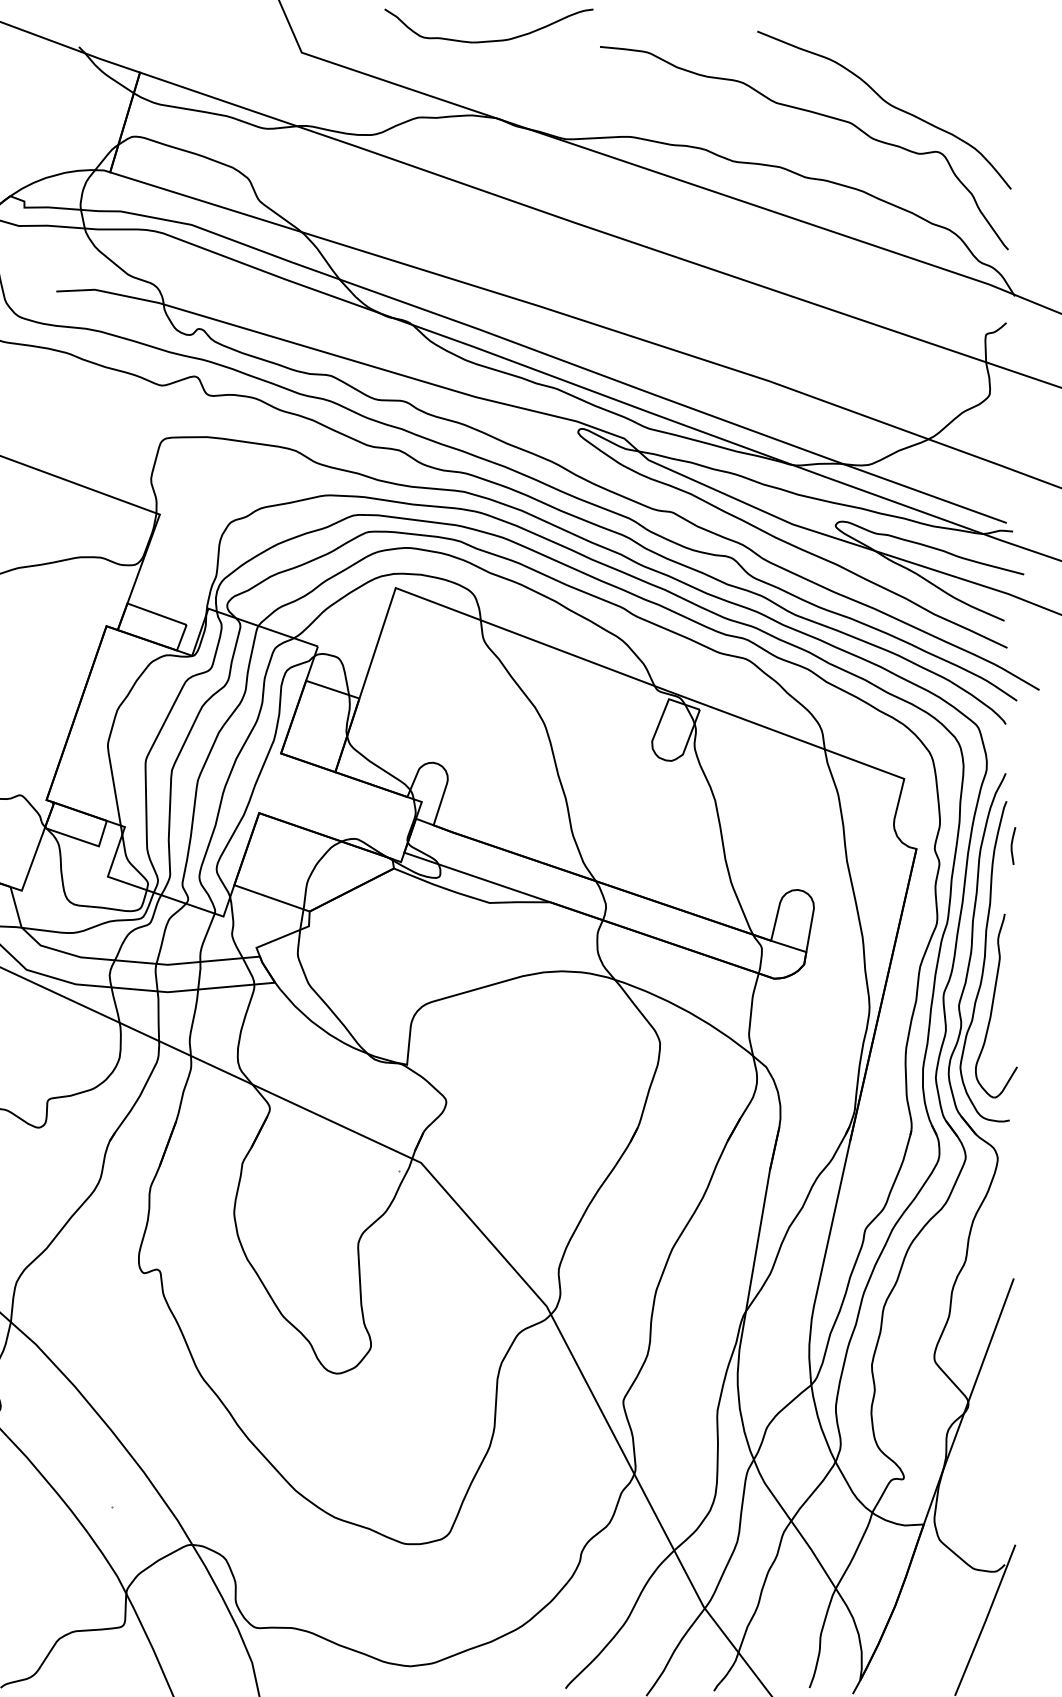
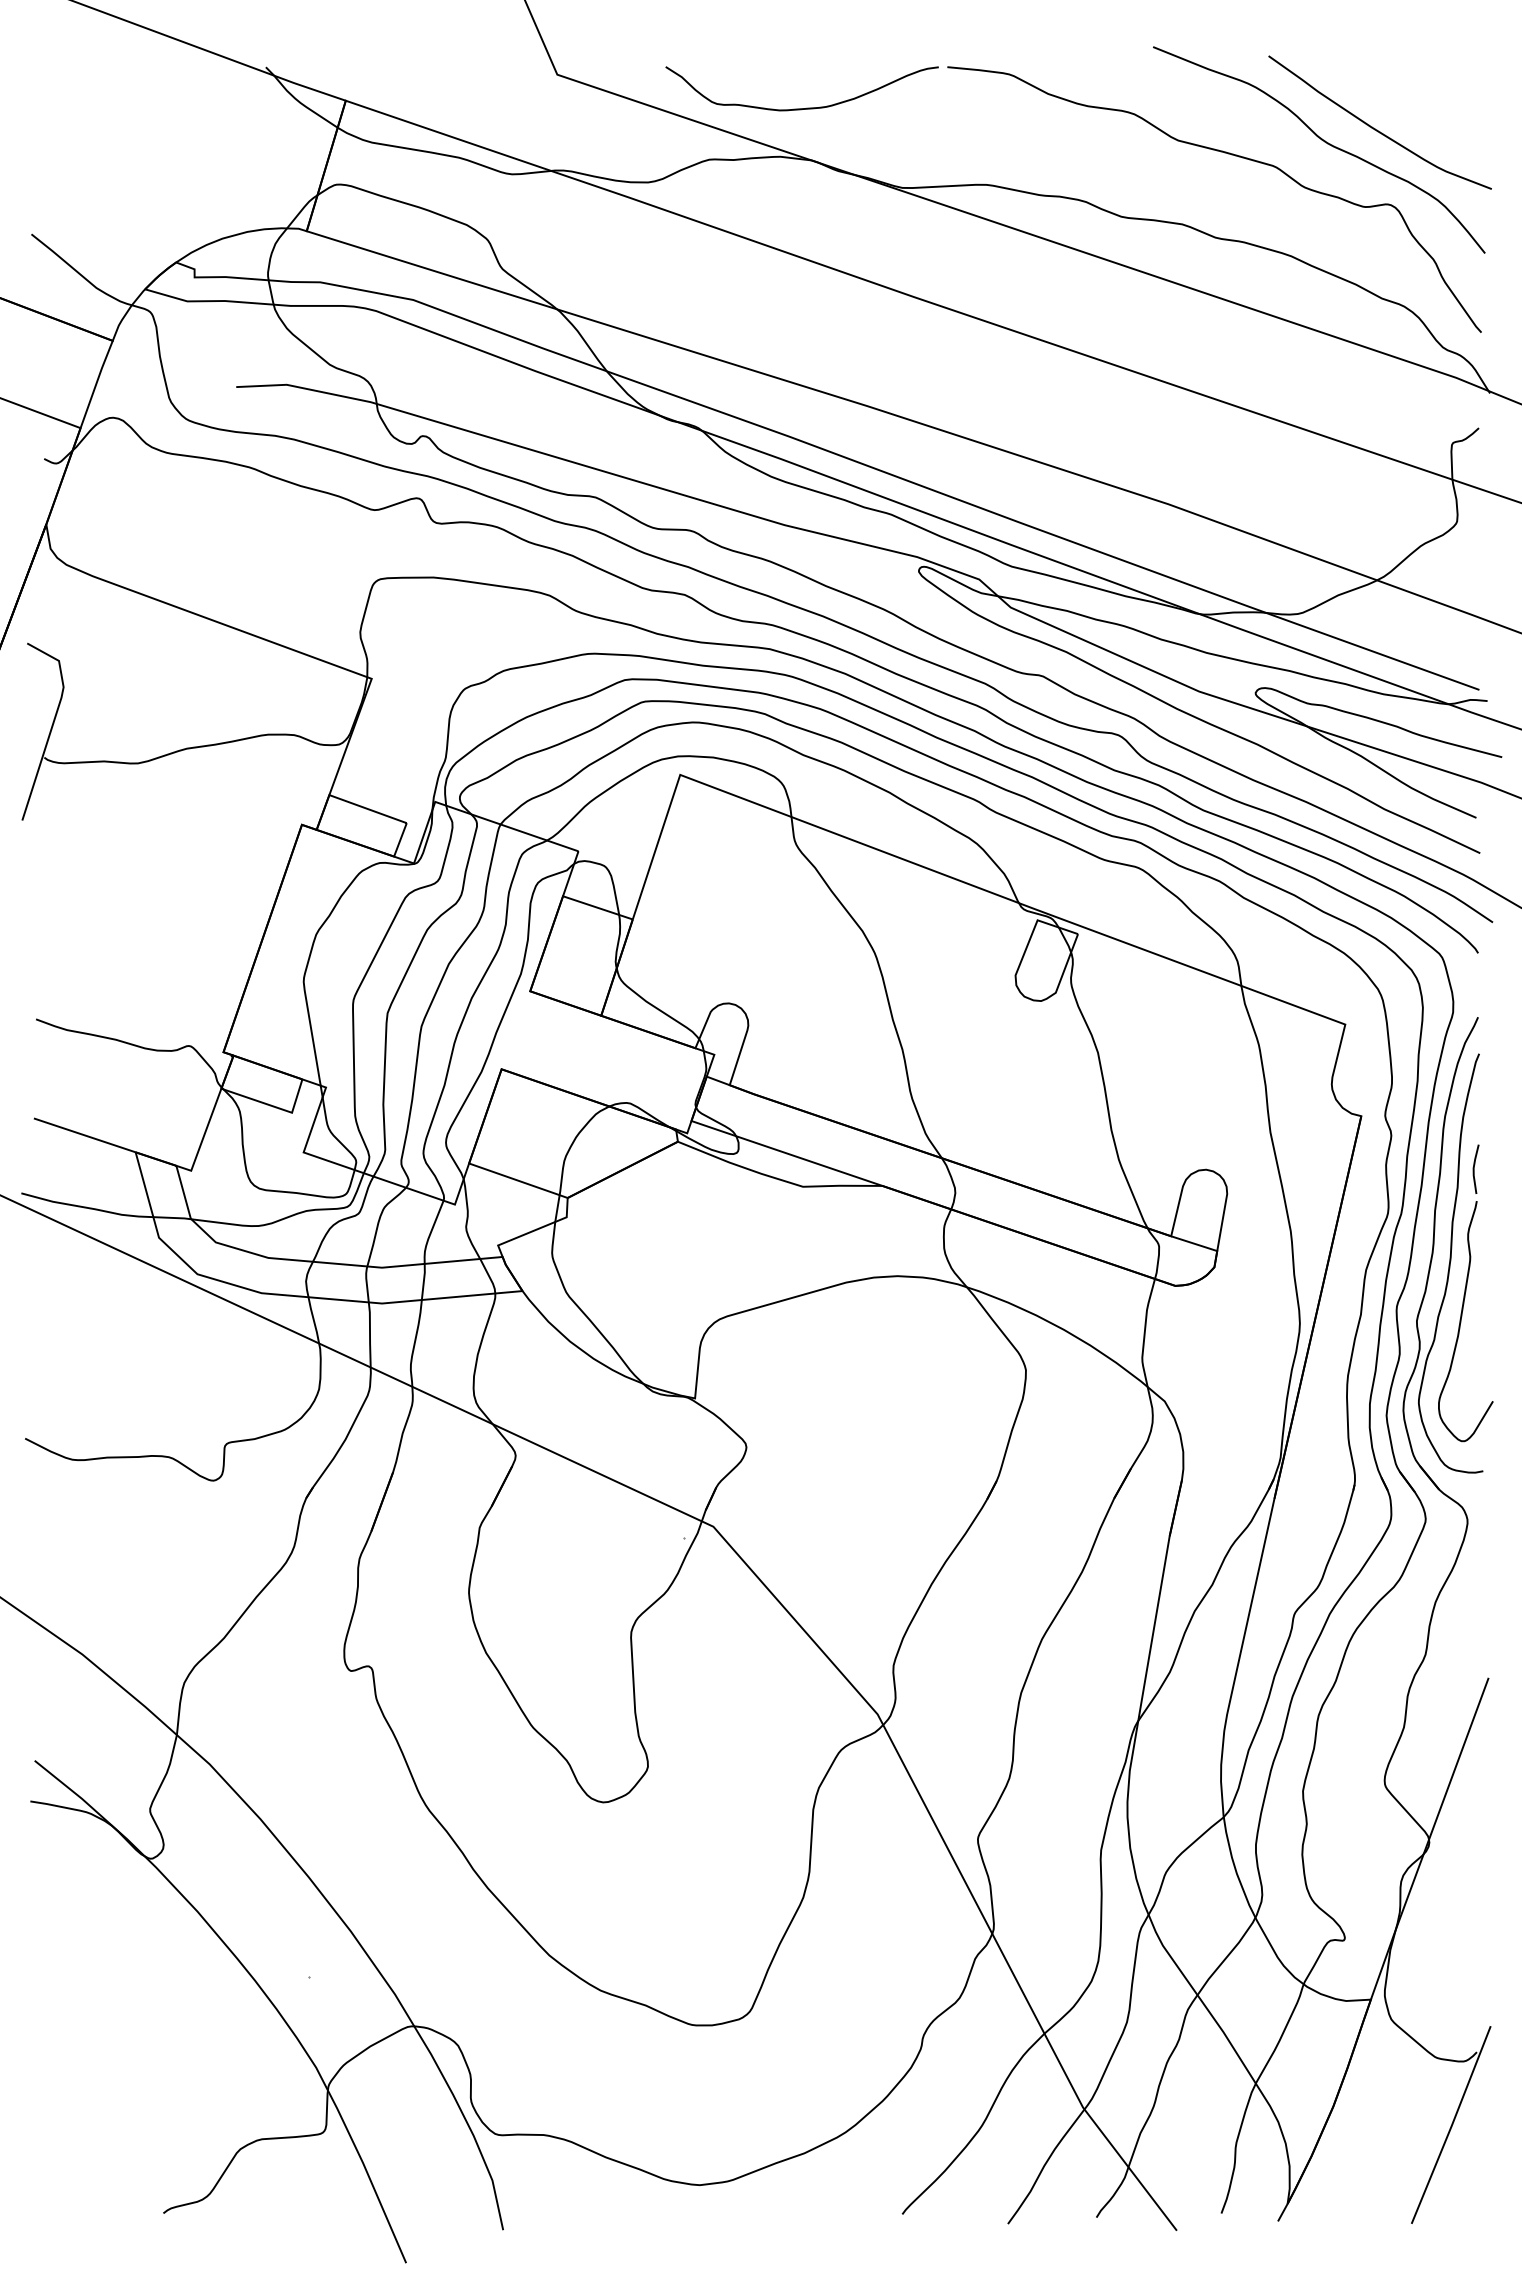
curve: (492, 40) -> (806, 107), moved
curve: (927, 93) -> (1375, 128), added
line: (1012, 845) -> (1474, 1168), moved

